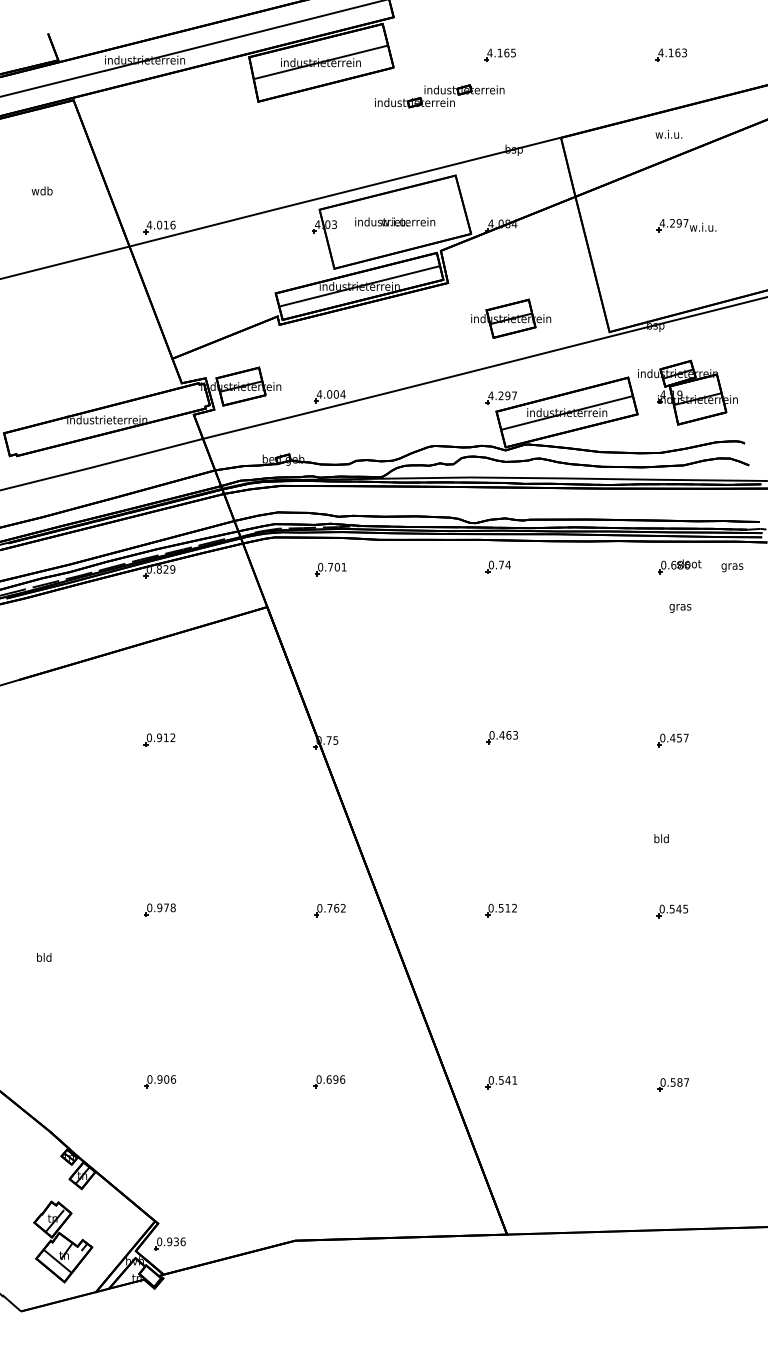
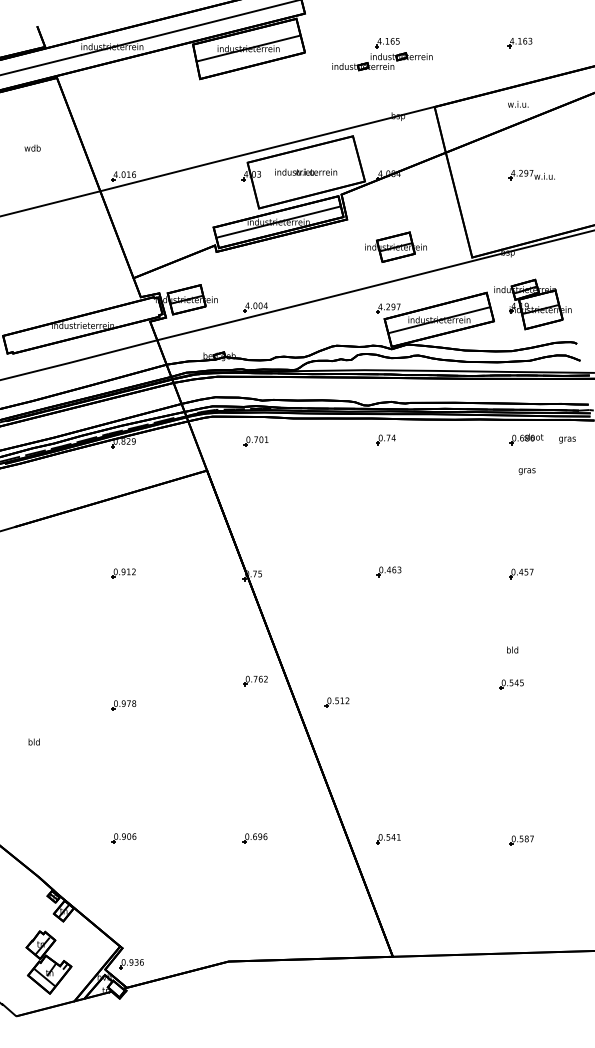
part: (439, 96) -> (382, 61), moved
part: (329, 910) -> (255, 680), moved
part: (500, 910) -> (336, 702), moved
part: (672, 911) -> (511, 684), moved

